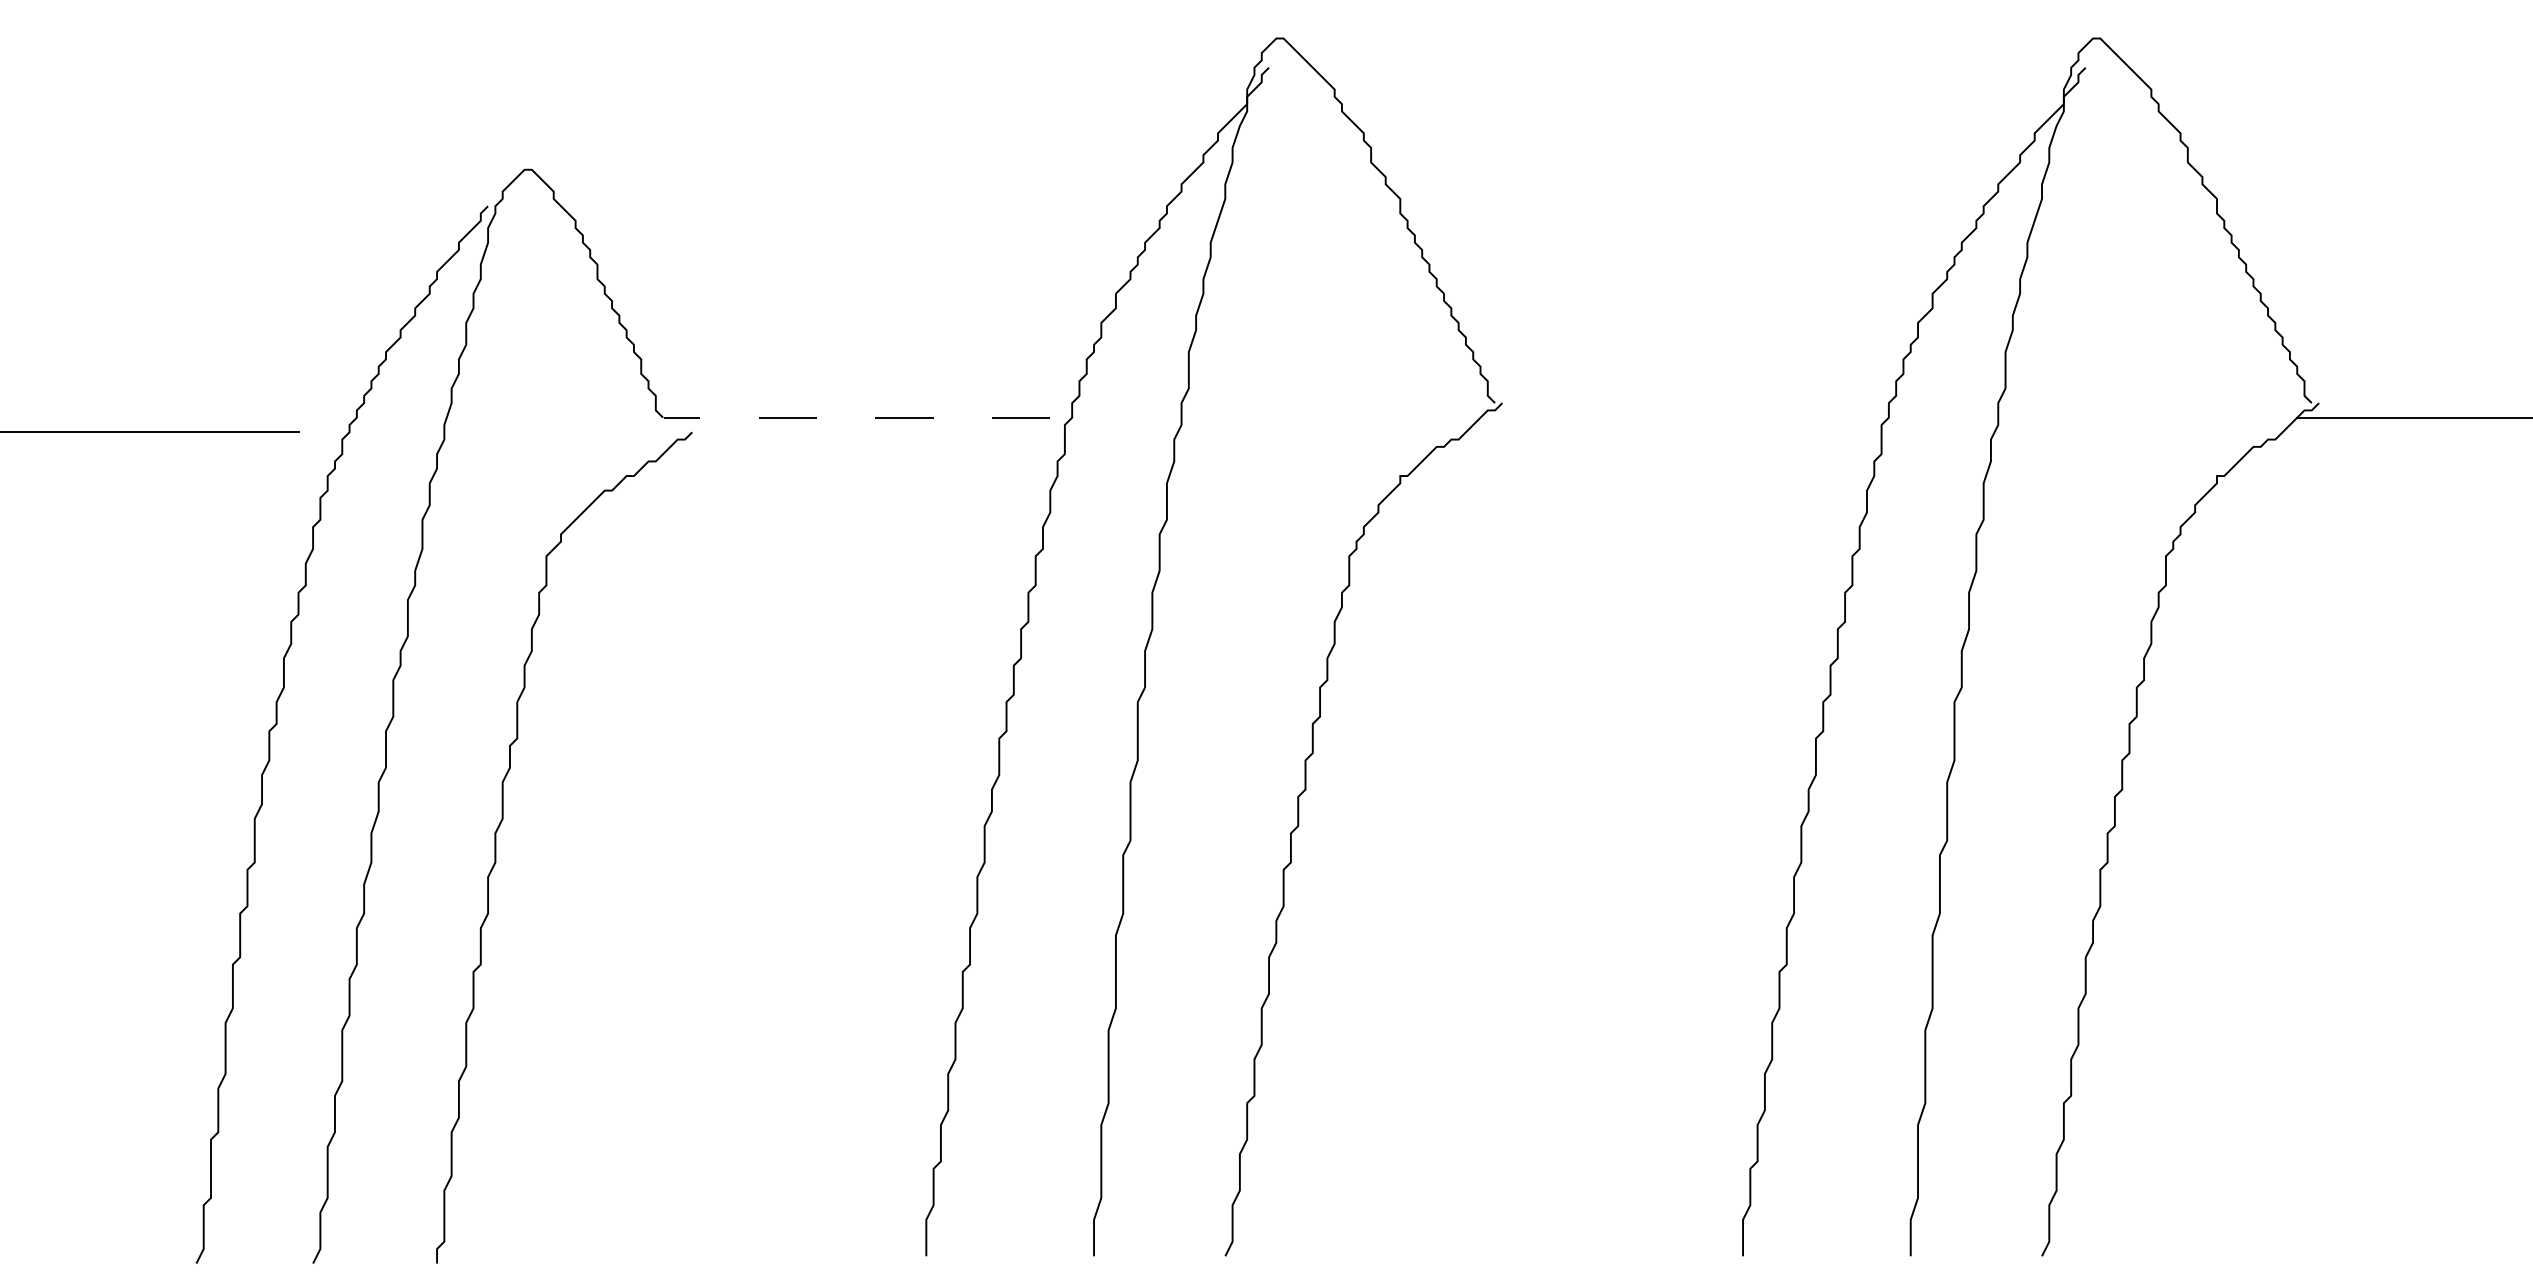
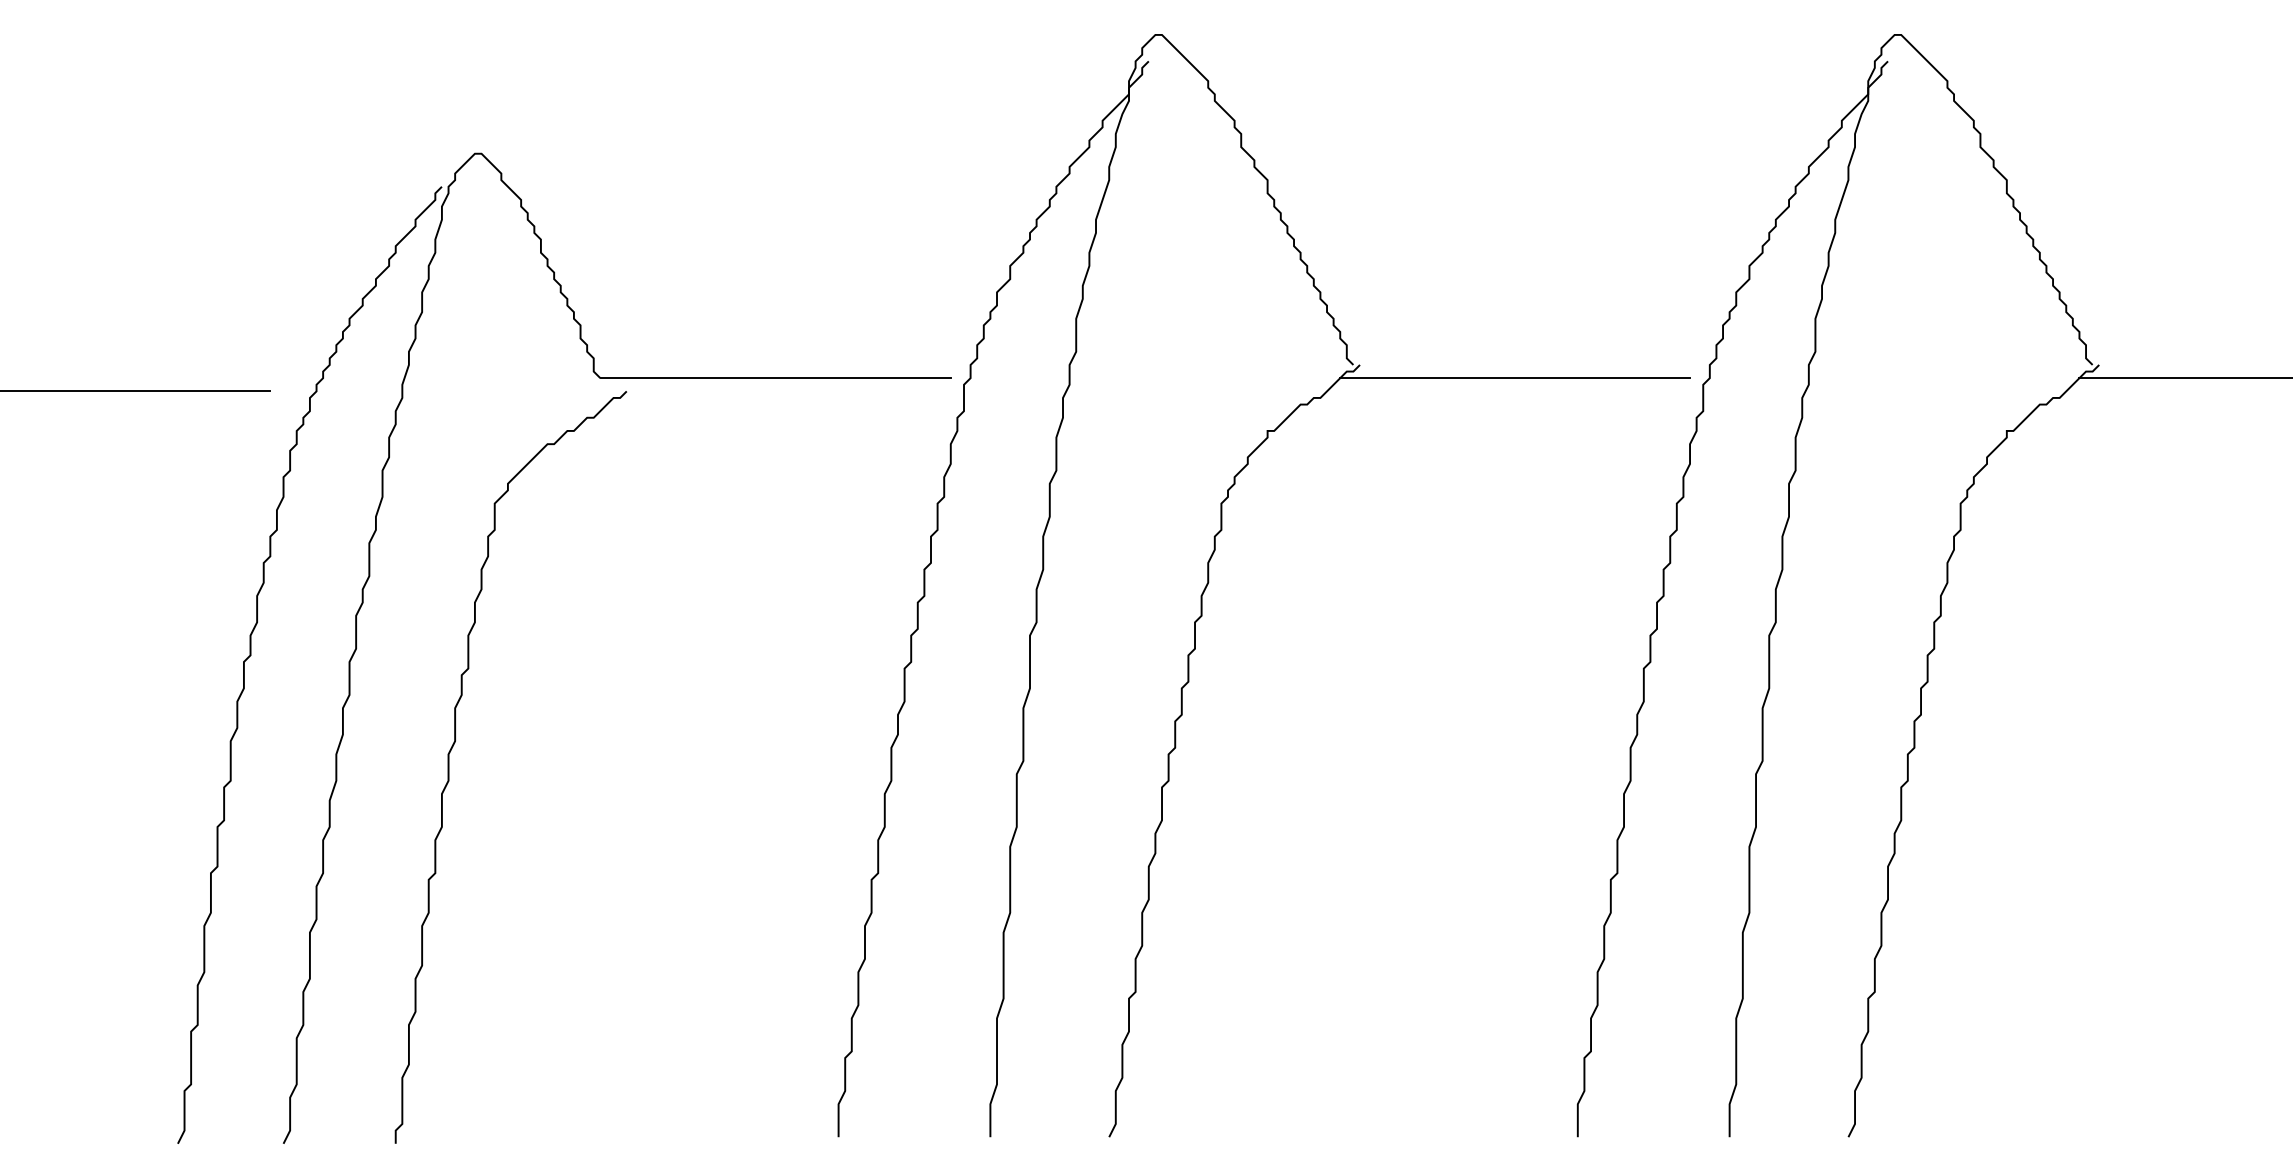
line: (856, 418) -> (775, 378), dashed -> solid
line: (1674, 418) -> (1515, 378), added

